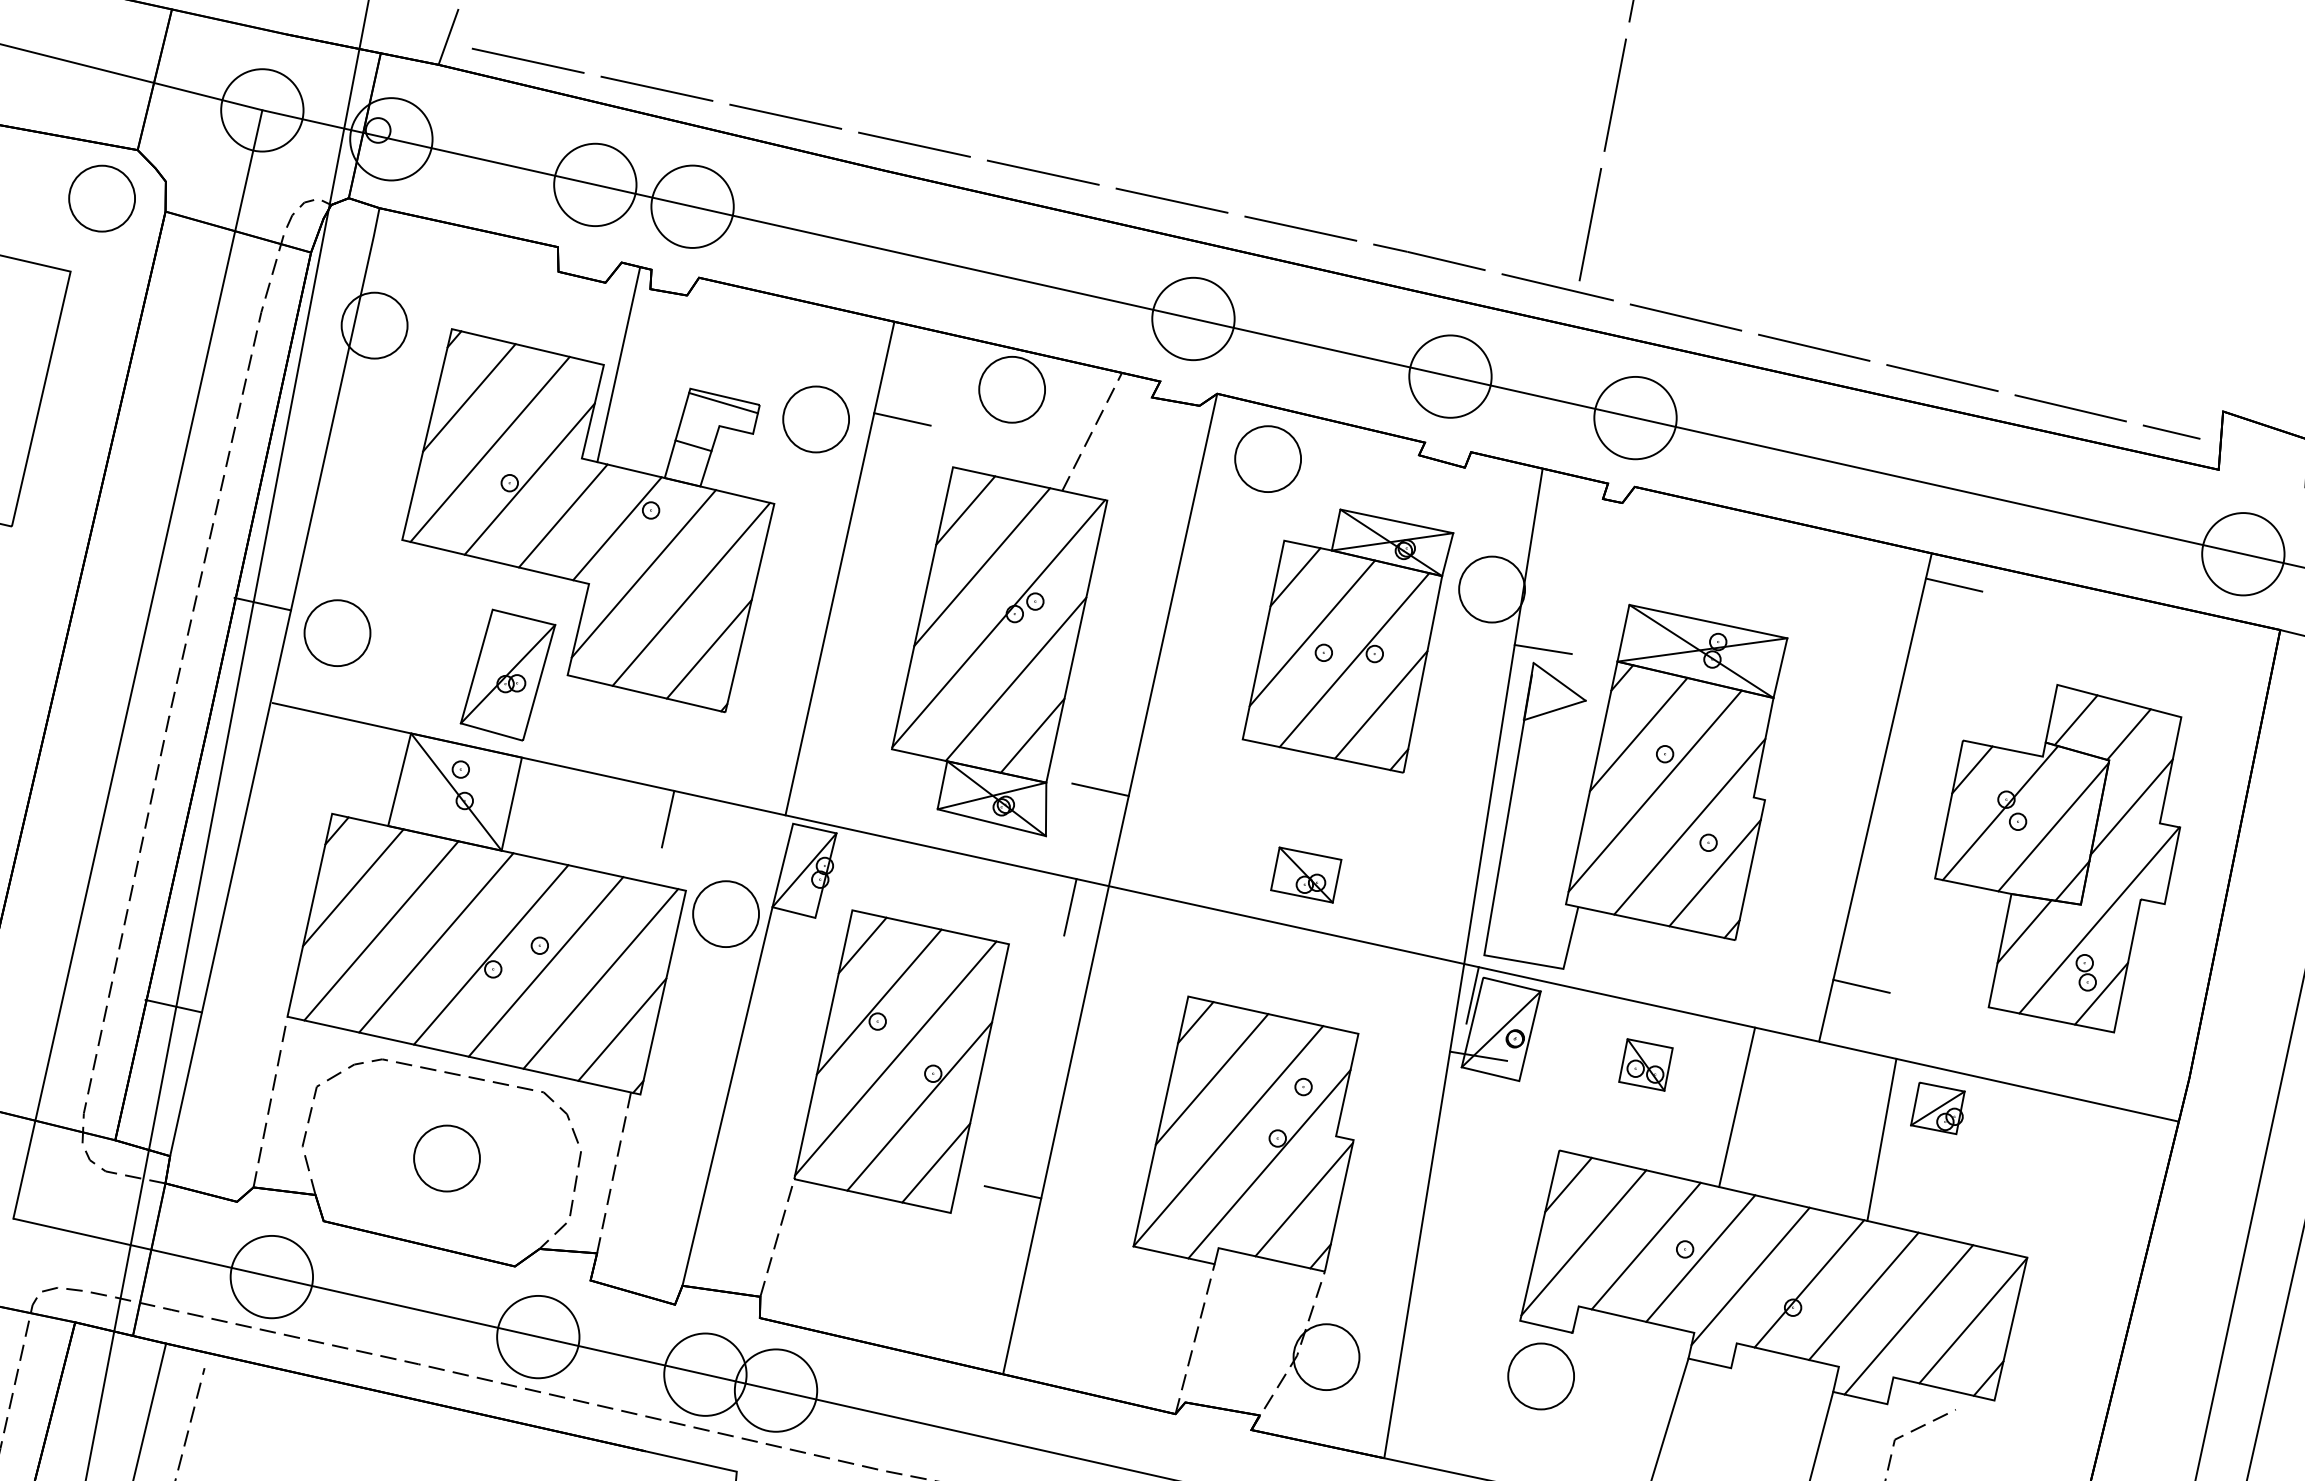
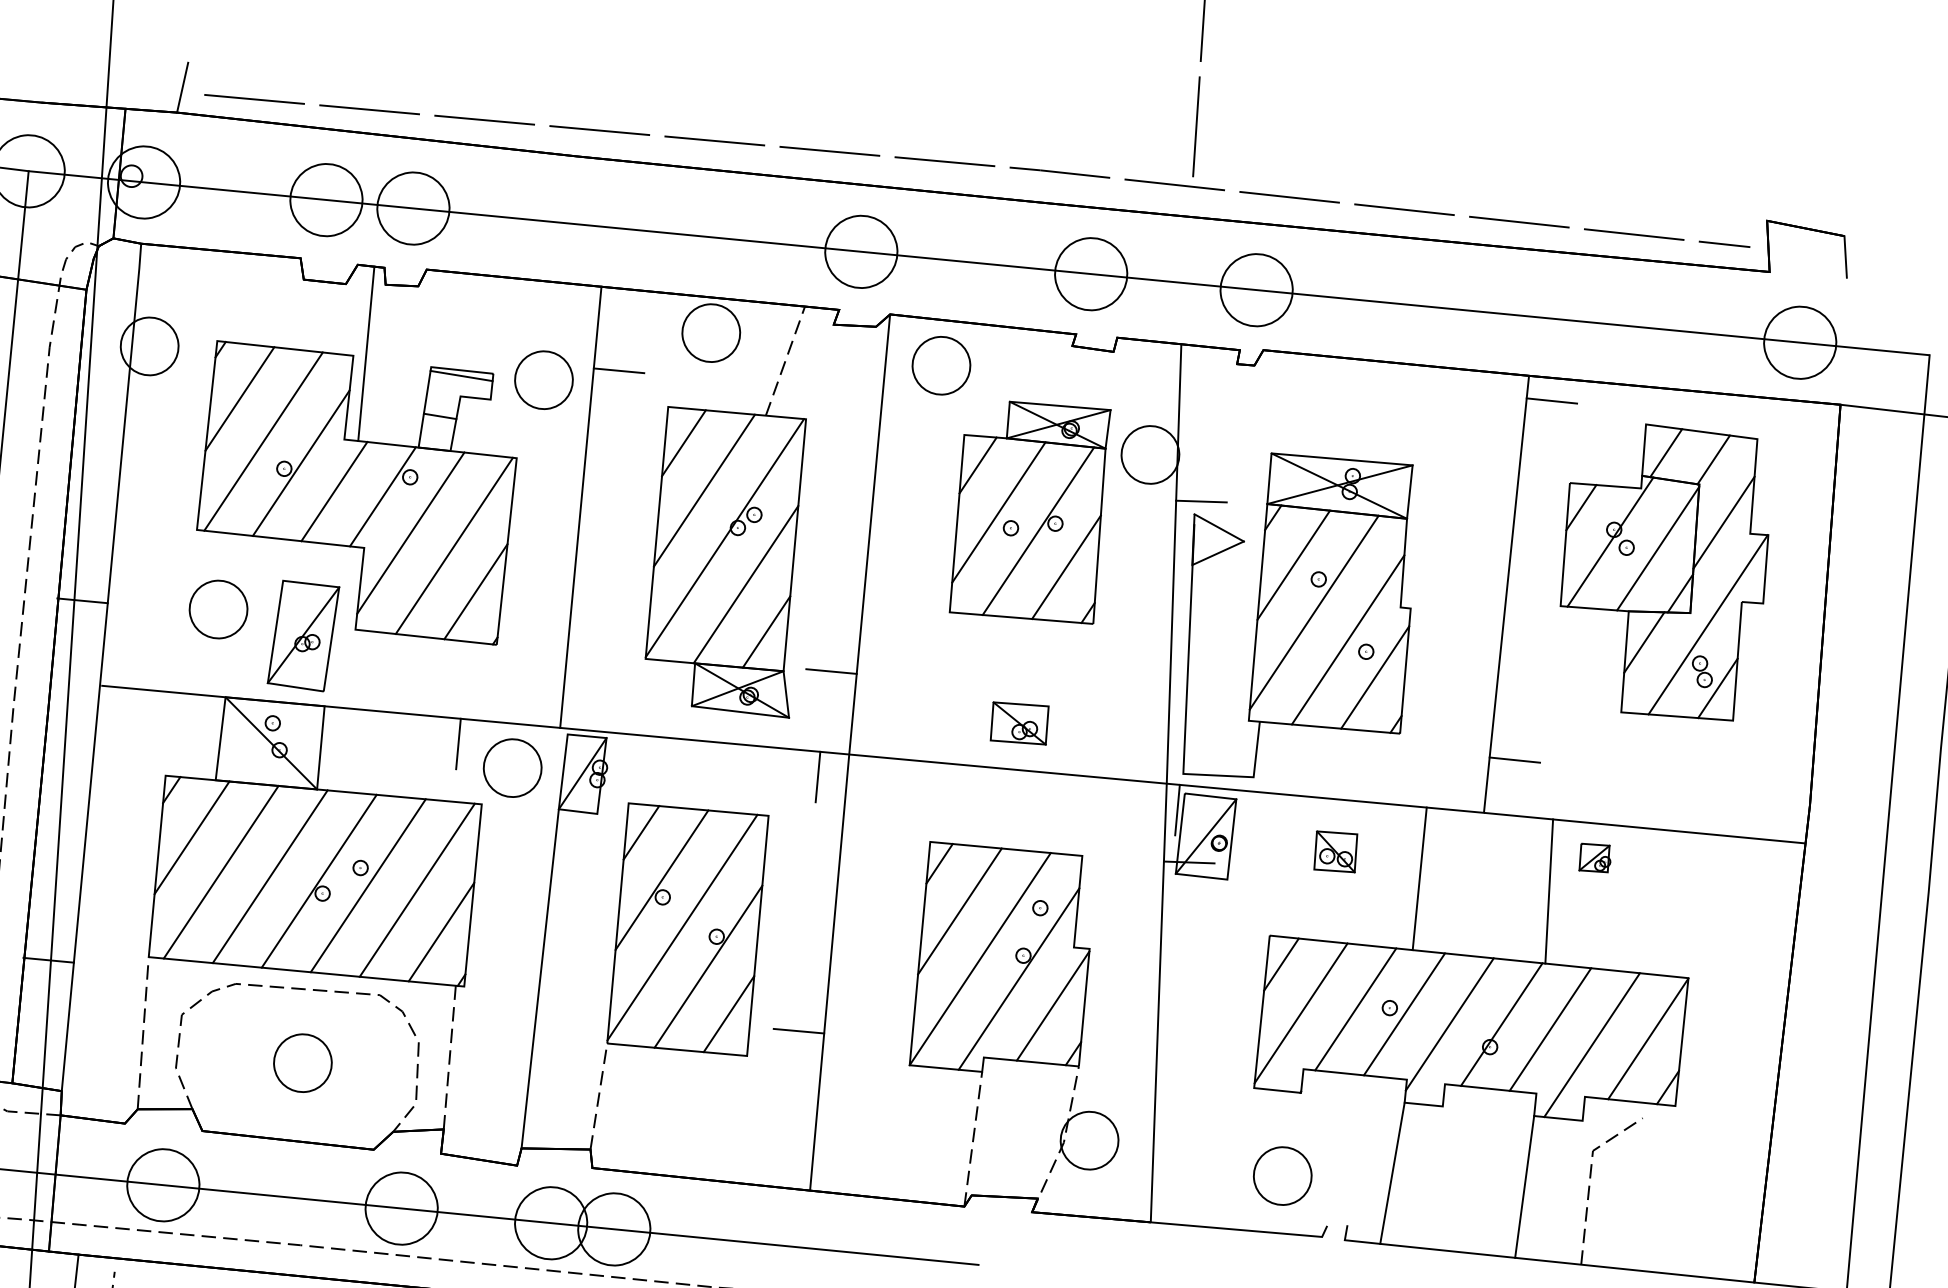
part: (337, 632) -> (218, 608), moved
part: (2058, 858) -> (1665, 575), moved
part: (725, 913) -> (512, 767), moved
part: (1937, 1108) -> (1594, 858), size x0.7
part: (1540, 1376) -> (1282, 1176), moved

